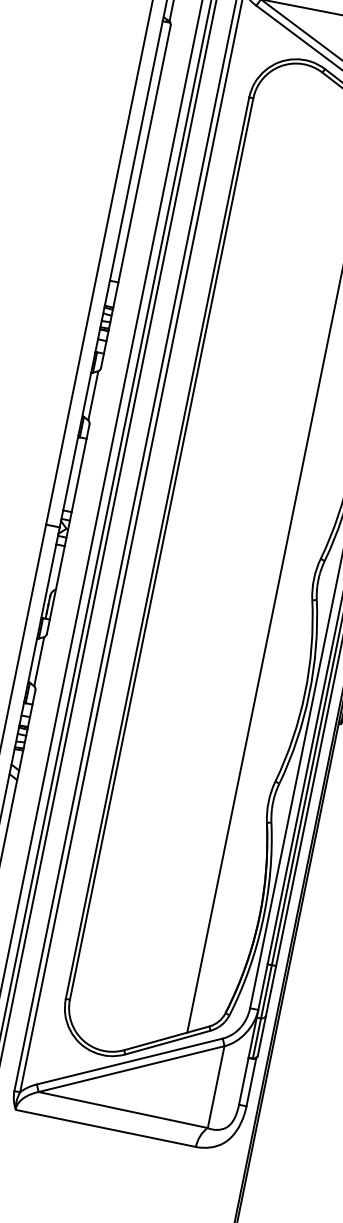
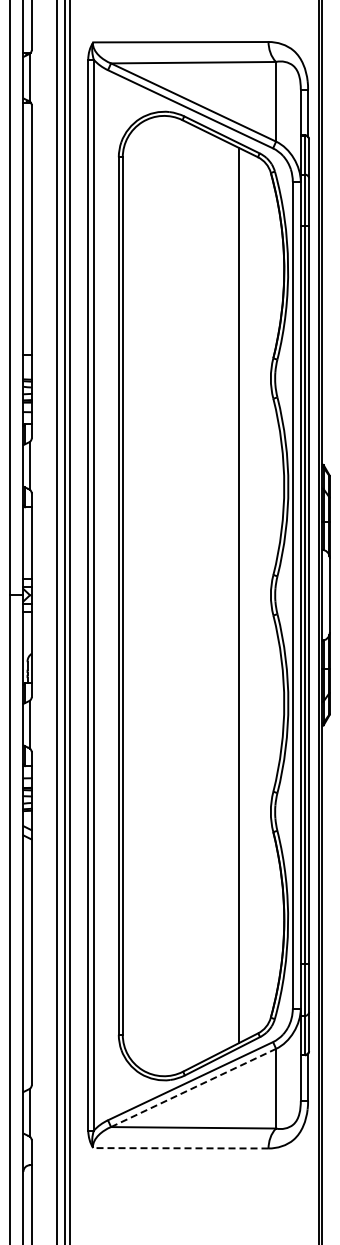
line: (132, 1068) -> (194, 1087), solid -> dashed
line: (105, 1128) -> (180, 1148), solid -> dashed

